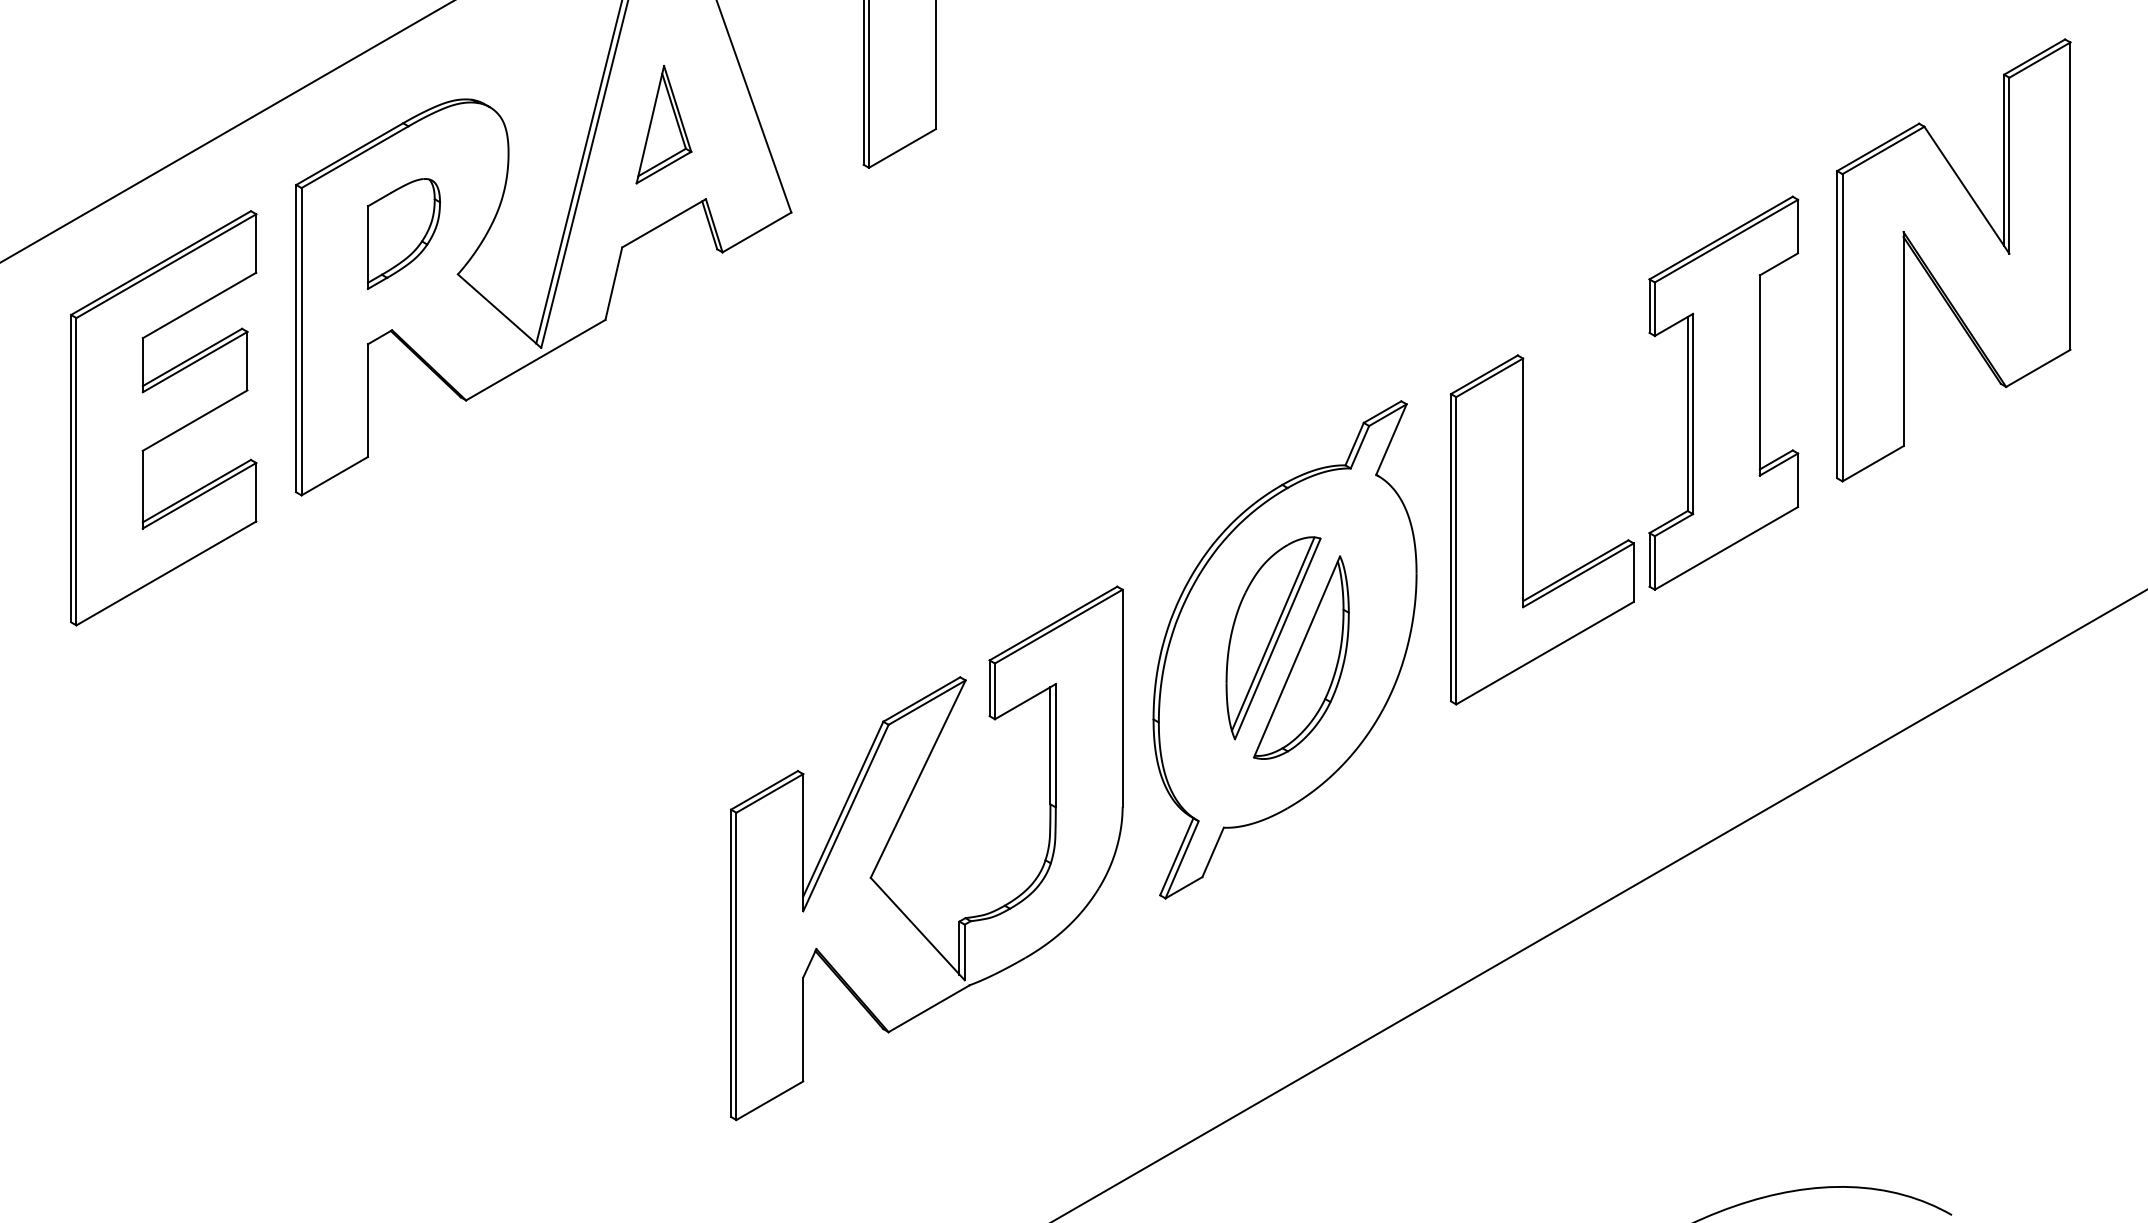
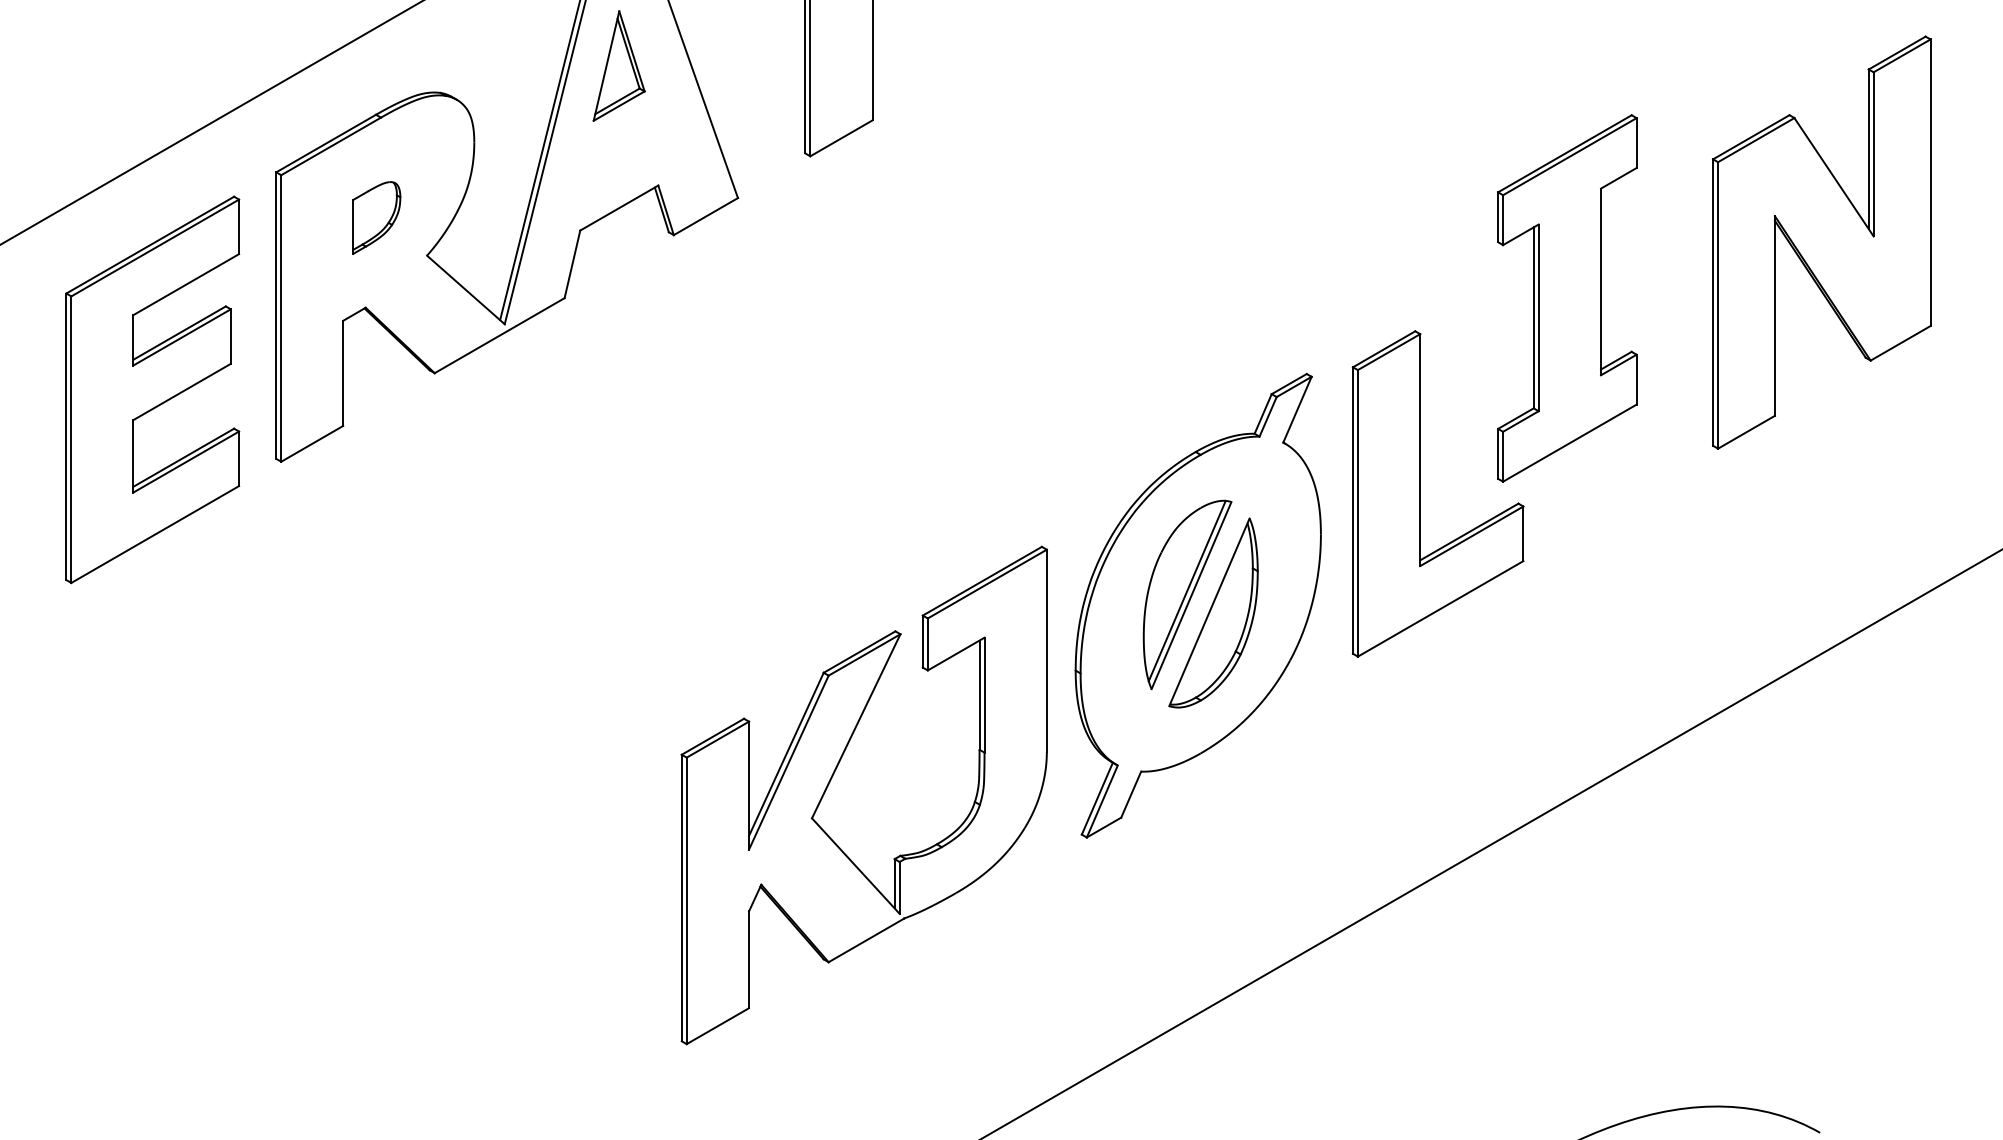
part: (663, 124) -> (618, 65), moved
part: (403, 233) -> (376, 217), size x0.7
part: (1723, 393) -> (1567, 298), moved

